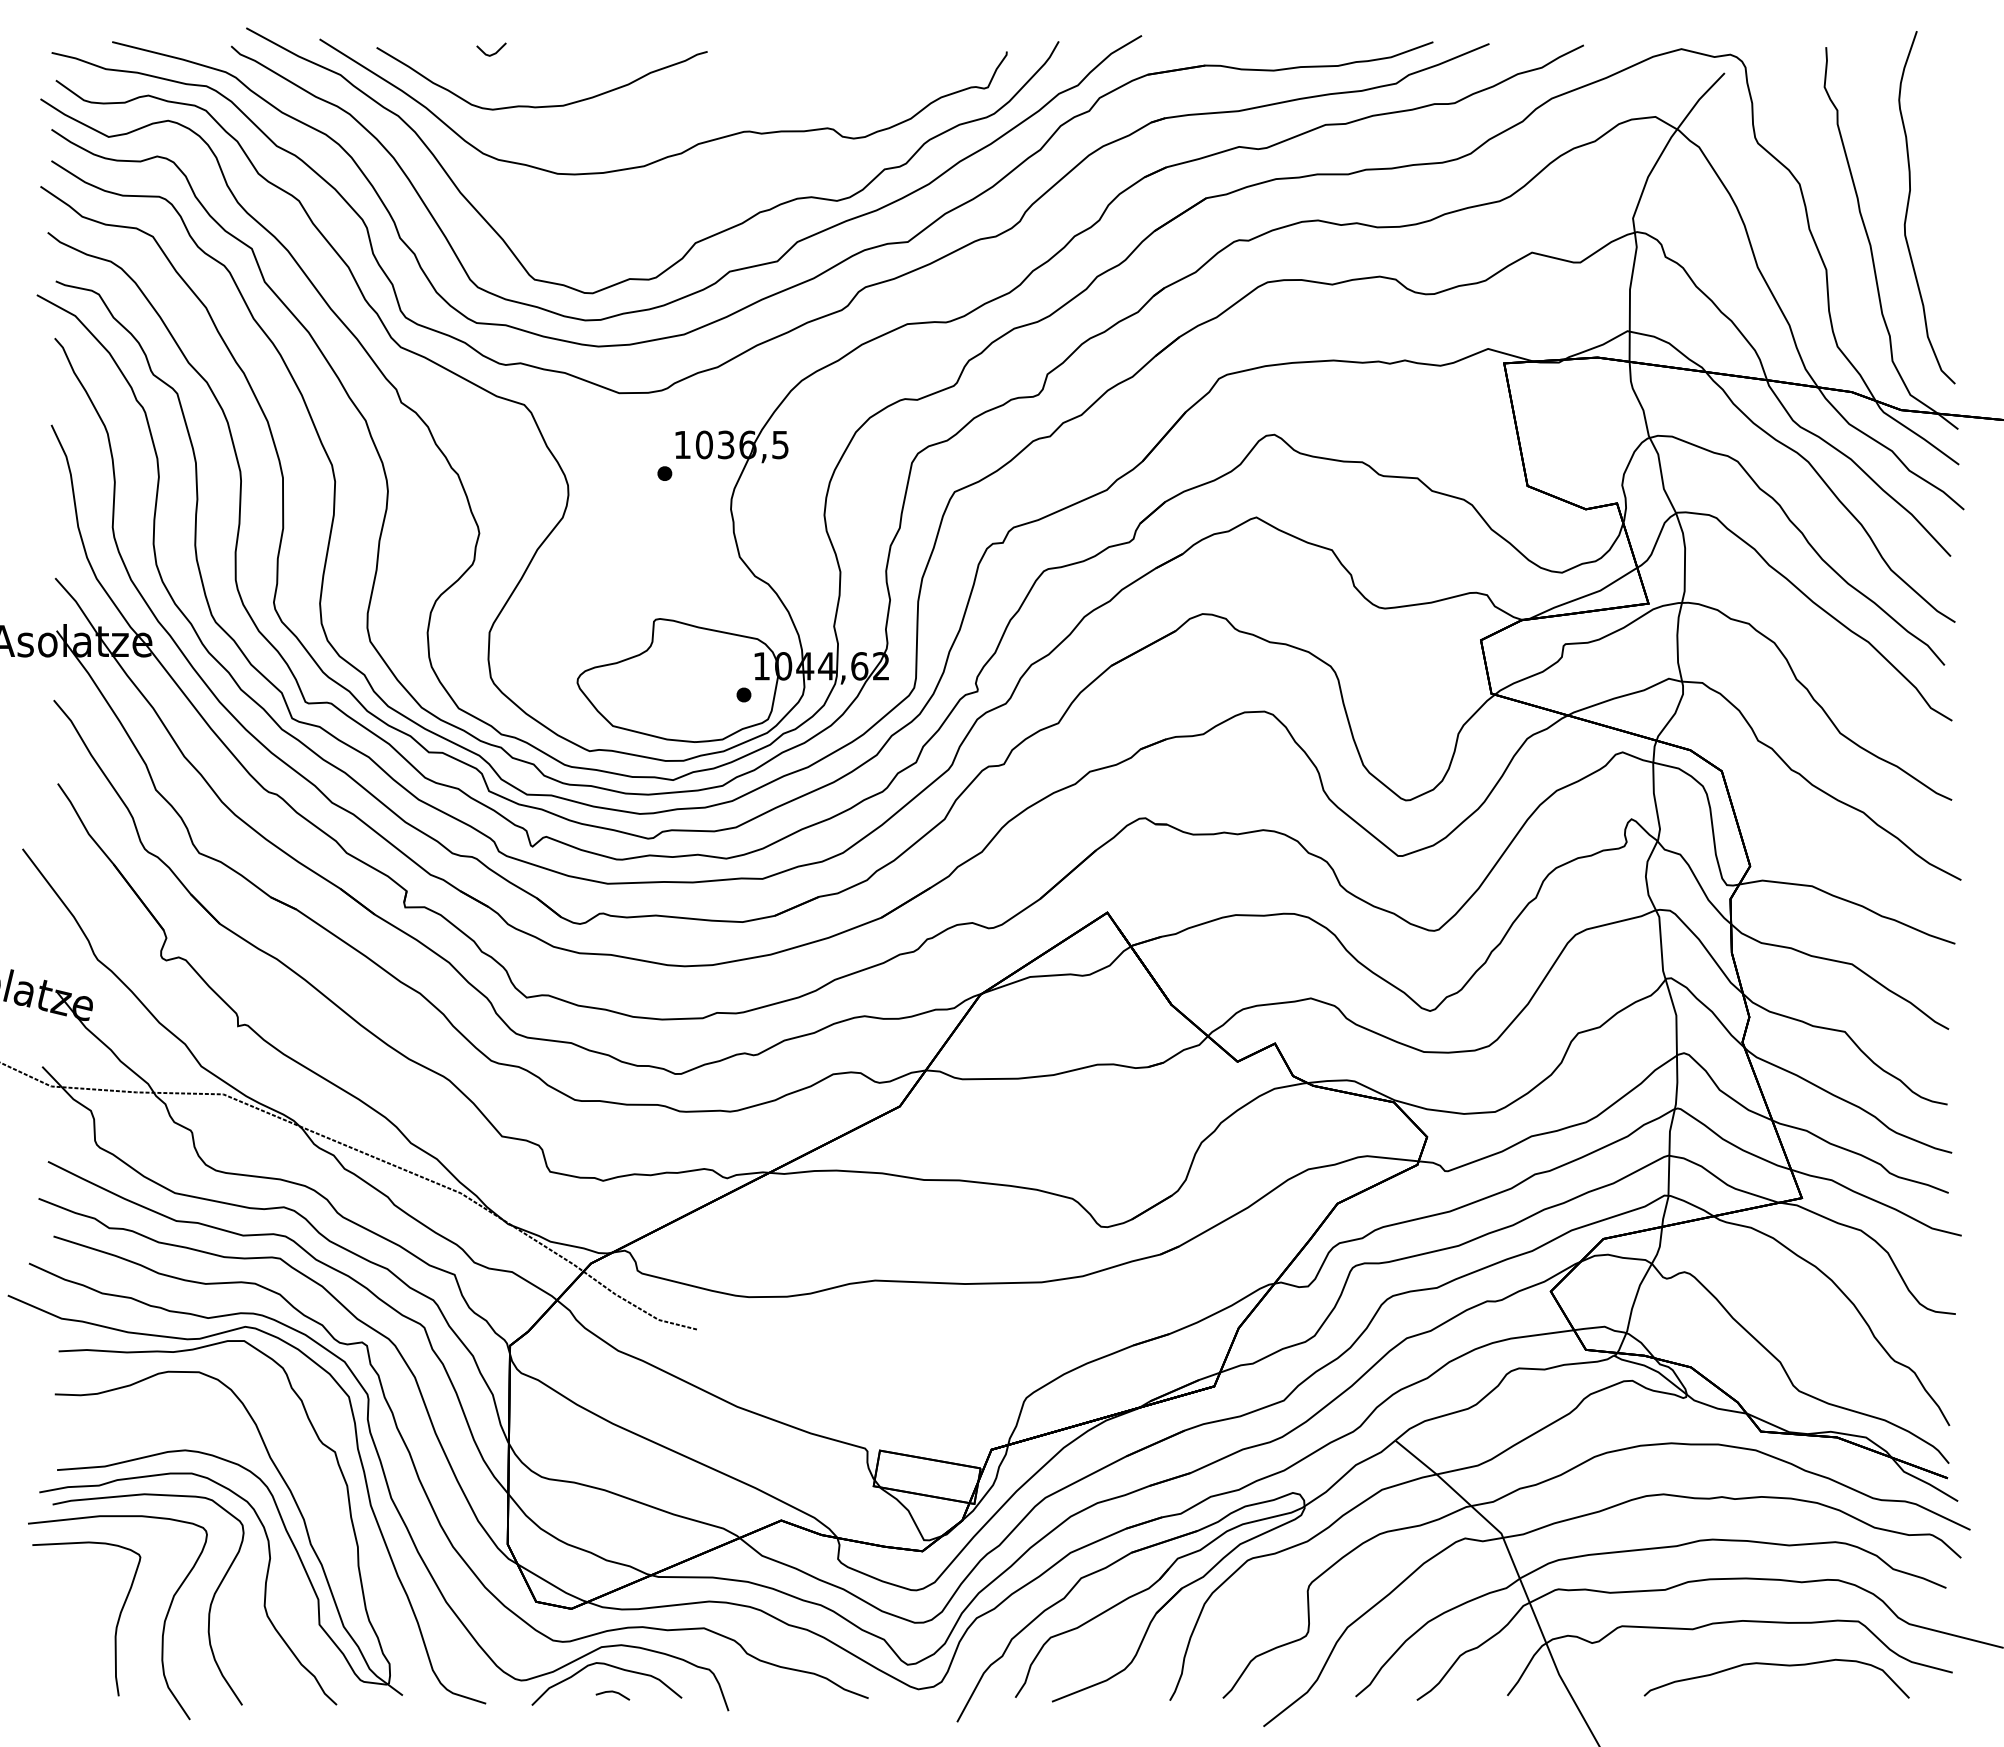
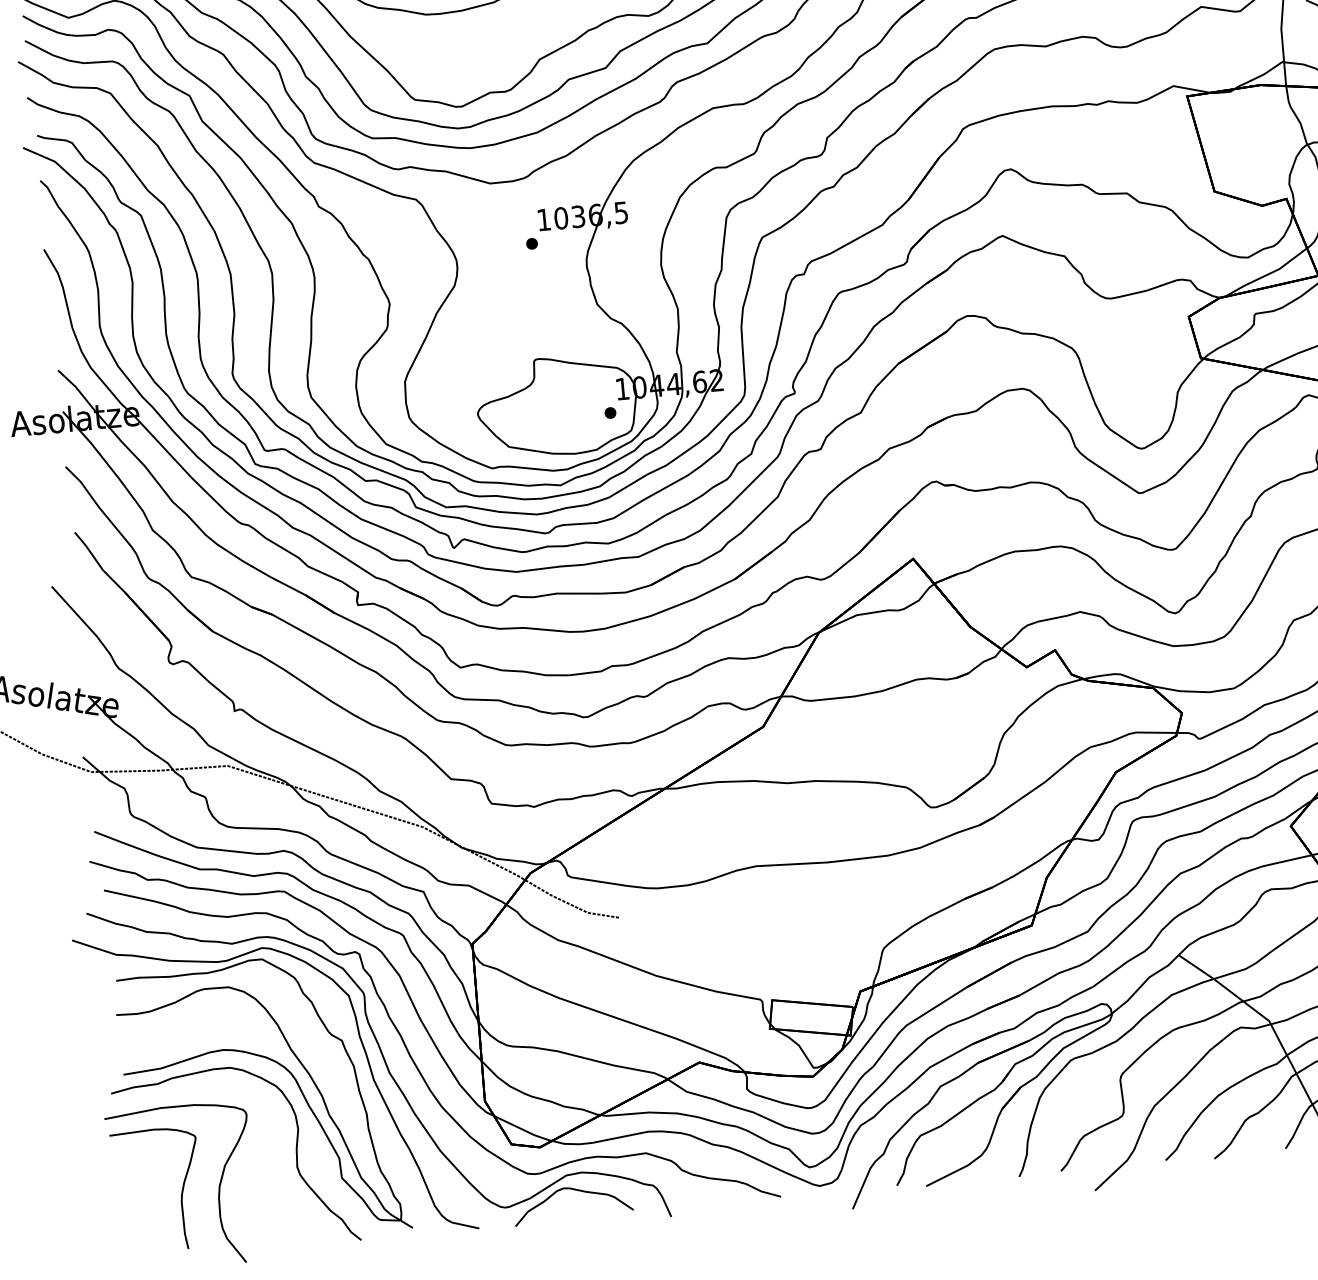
curve: (208, 1611) -> (253, 1175), removed
line: (612, 1692) -> (578, 1210), removed

